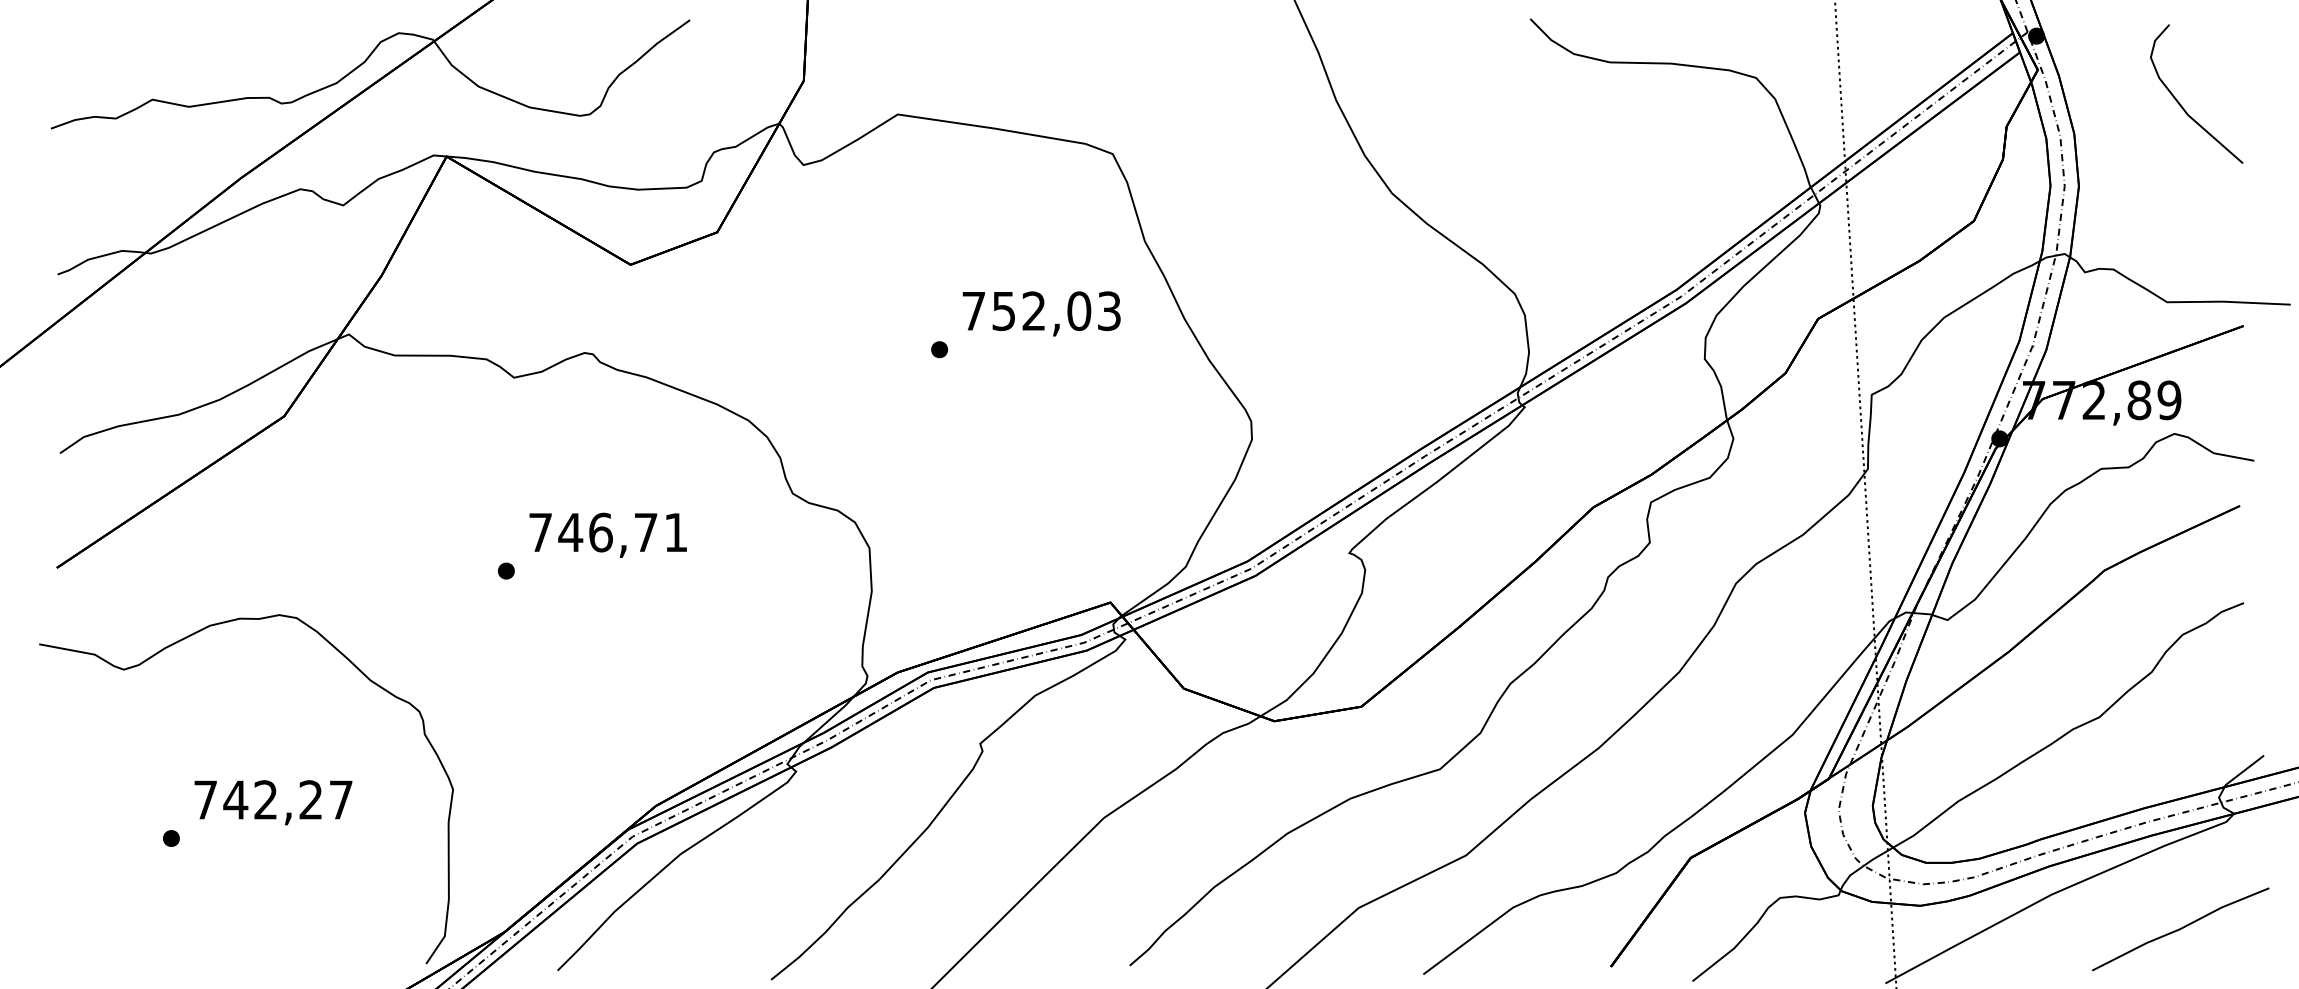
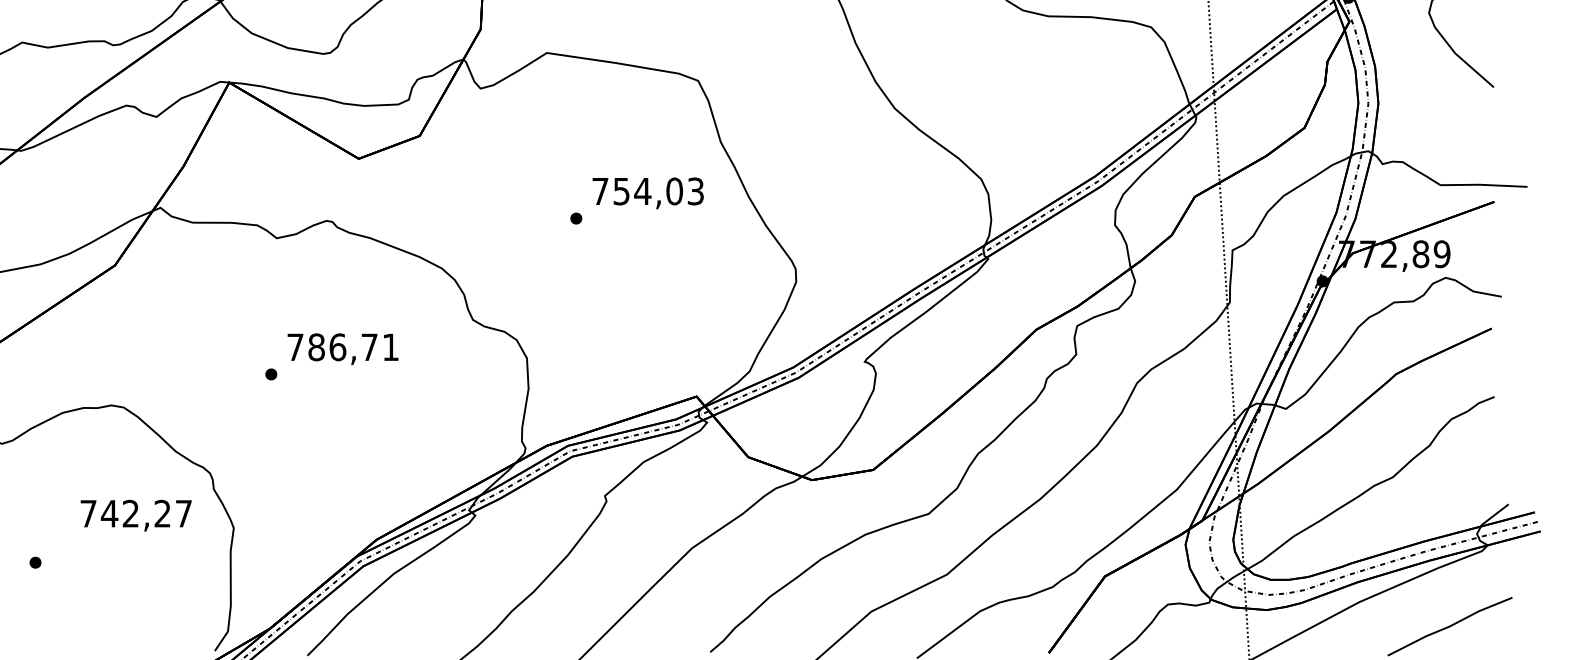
text: (1033, 310) -> (642, 190), 752,03 -> 754,03
text: (570, 532) -> (316, 347), 746,71 -> 786,71
text: (273, 802) -> (136, 515), moved

